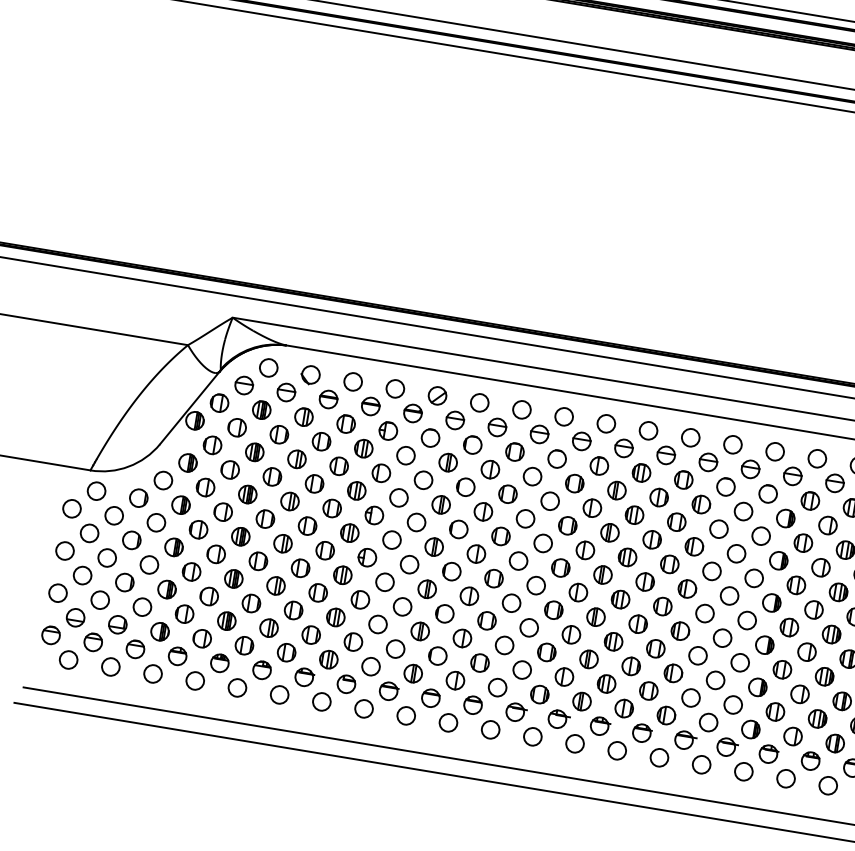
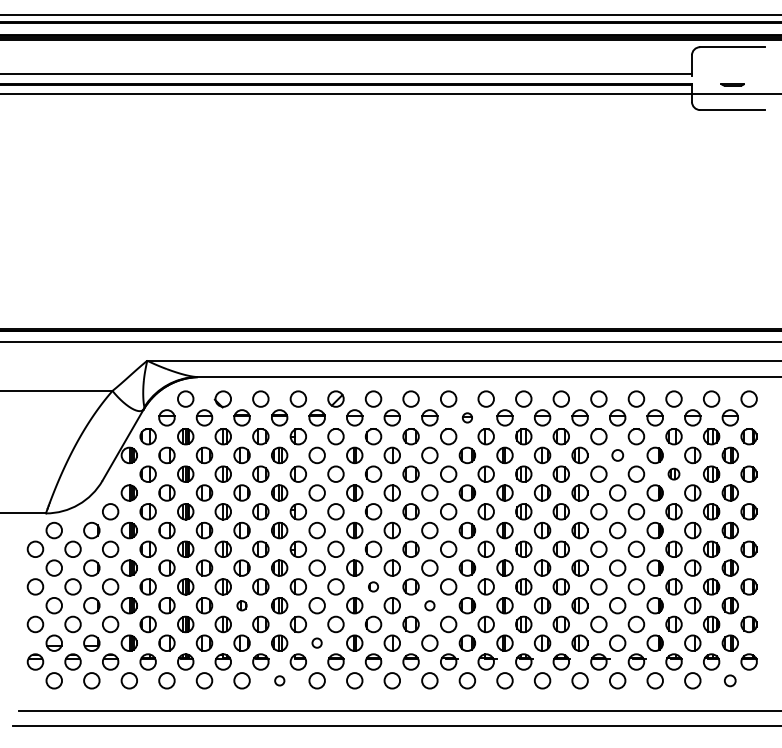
part: (581, 441) -> (467, 417), size x0.6
circle: (743, 511) -> (617, 455), size x0.7
part: (802, 542) -> (673, 473), size x0.7
part: (293, 610) -> (241, 605), size x0.6
part: (444, 613) -> (373, 586), size x0.6
circle: (504, 645) -> (429, 605), size x0.6
circle: (370, 665) -> (316, 642), size x0.6
circle: (321, 701) -> (279, 680), size x0.6
circle: (827, 785) -> (729, 680), size x0.7

